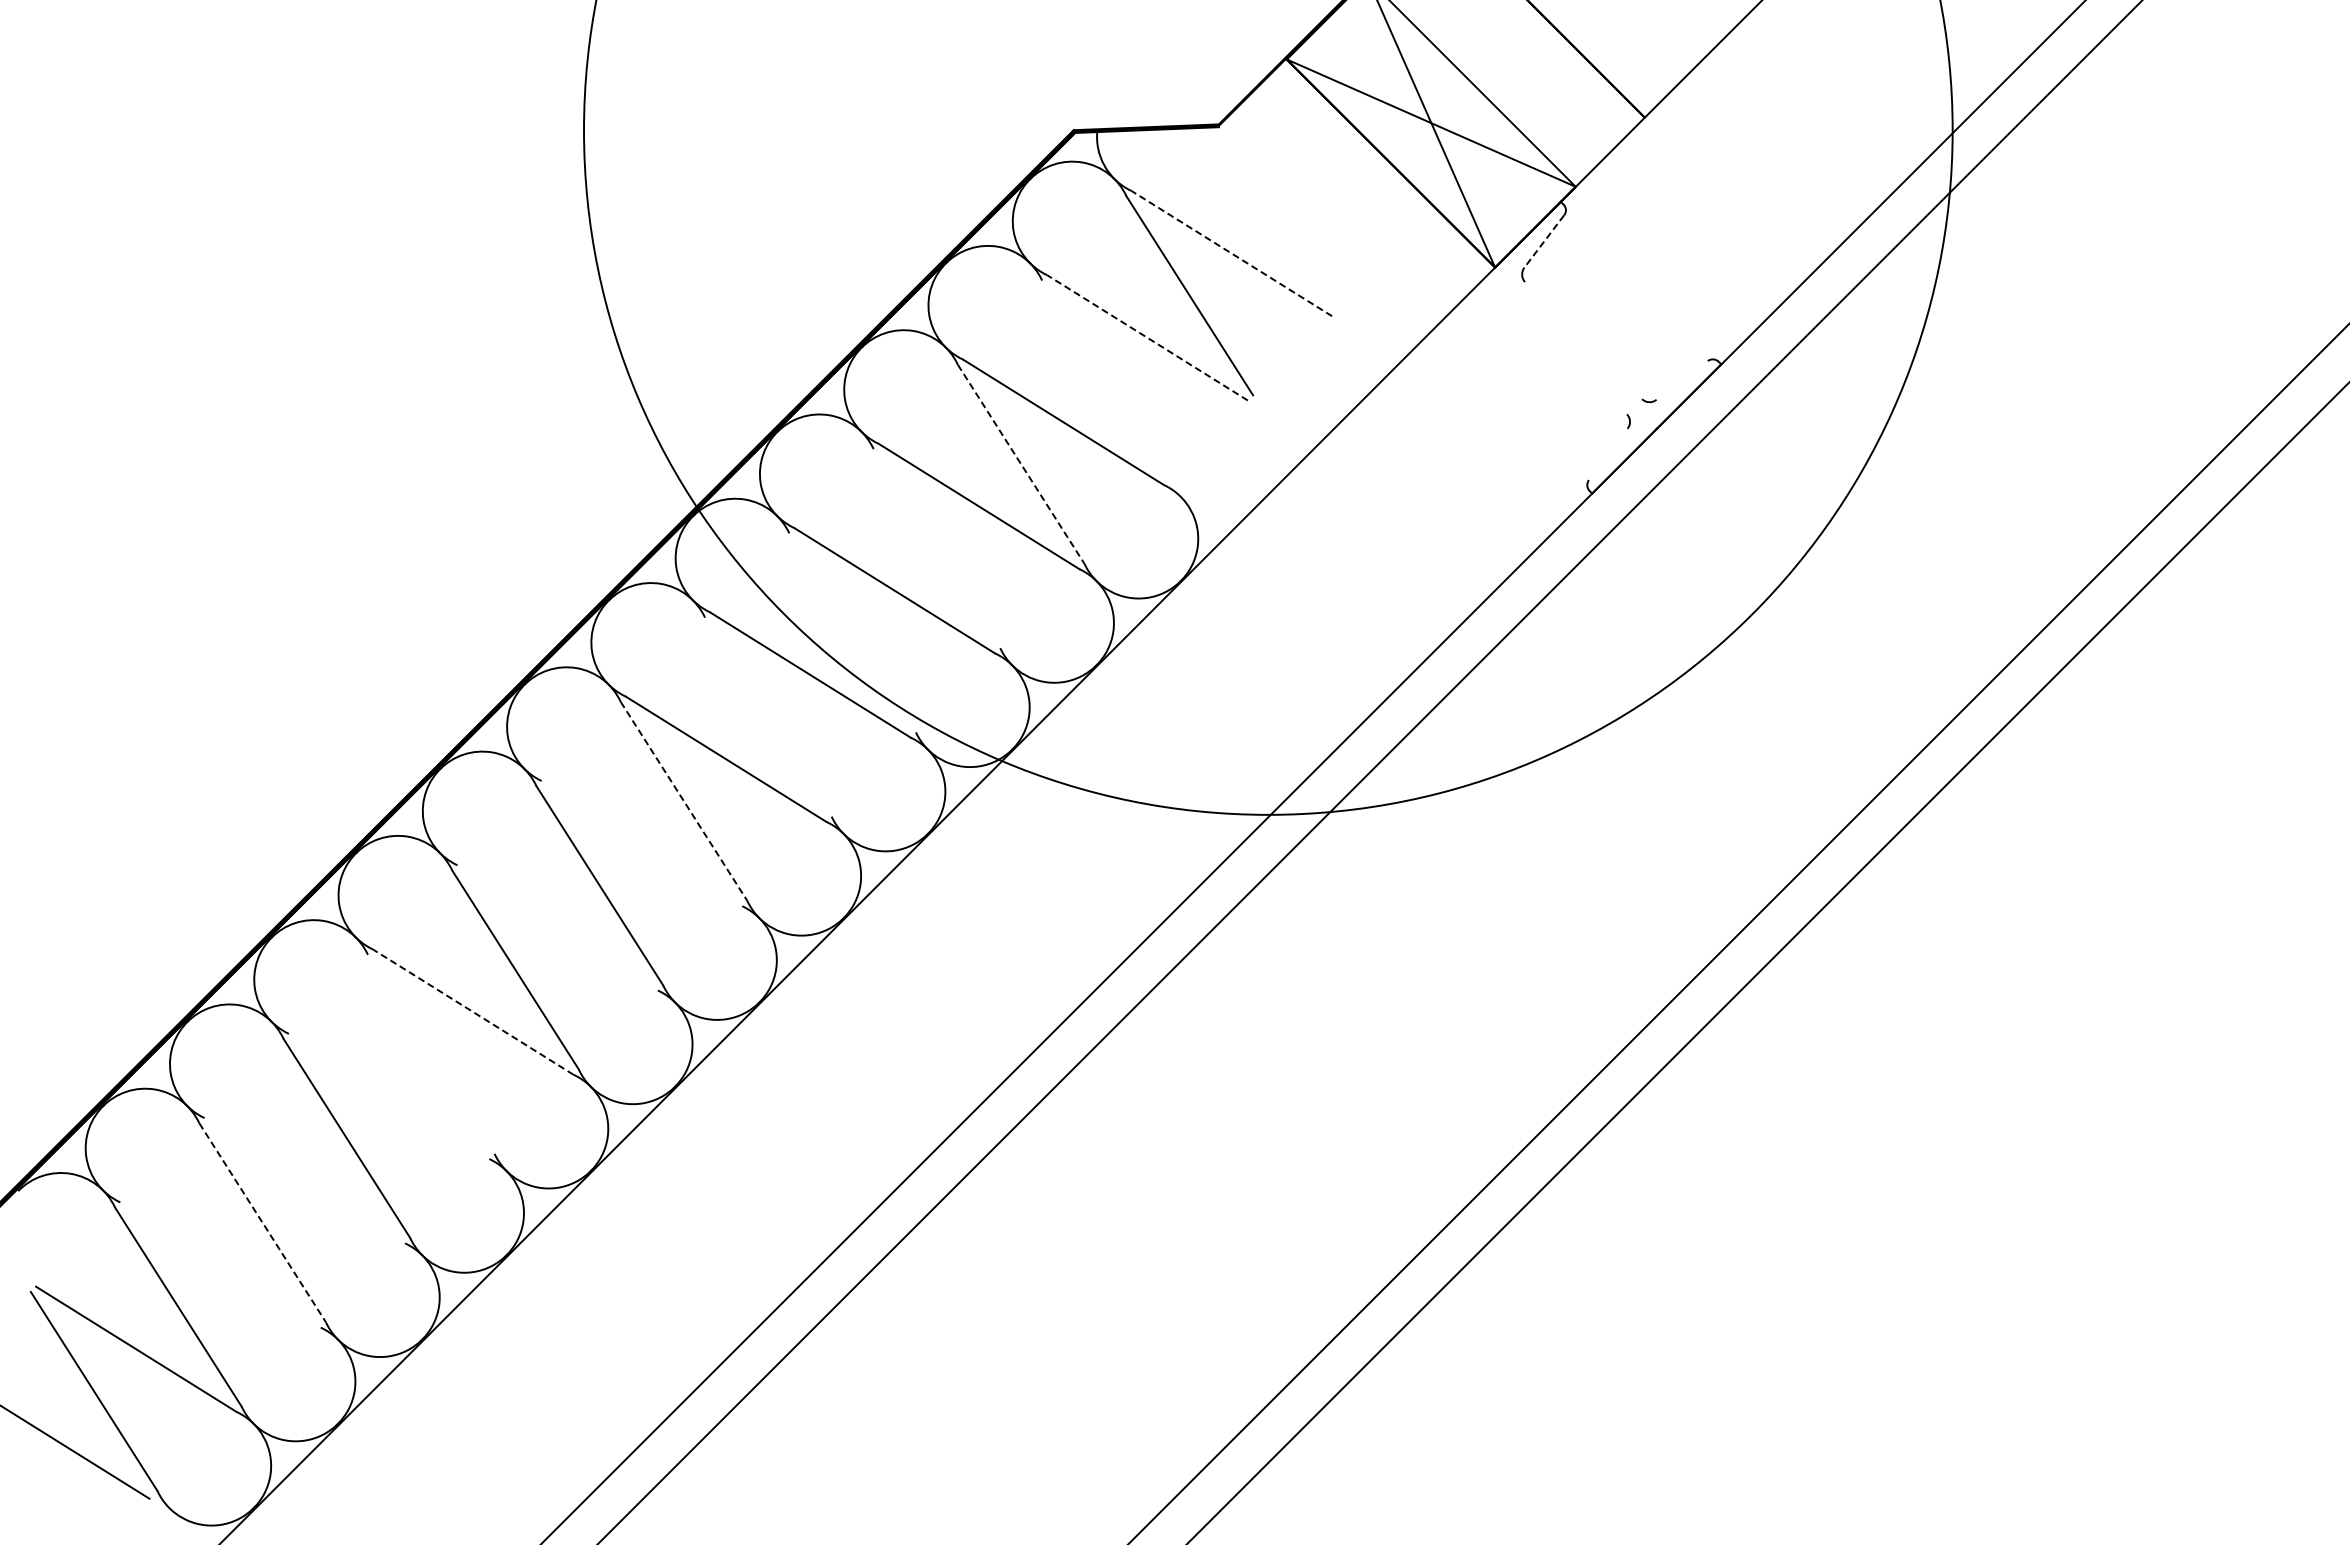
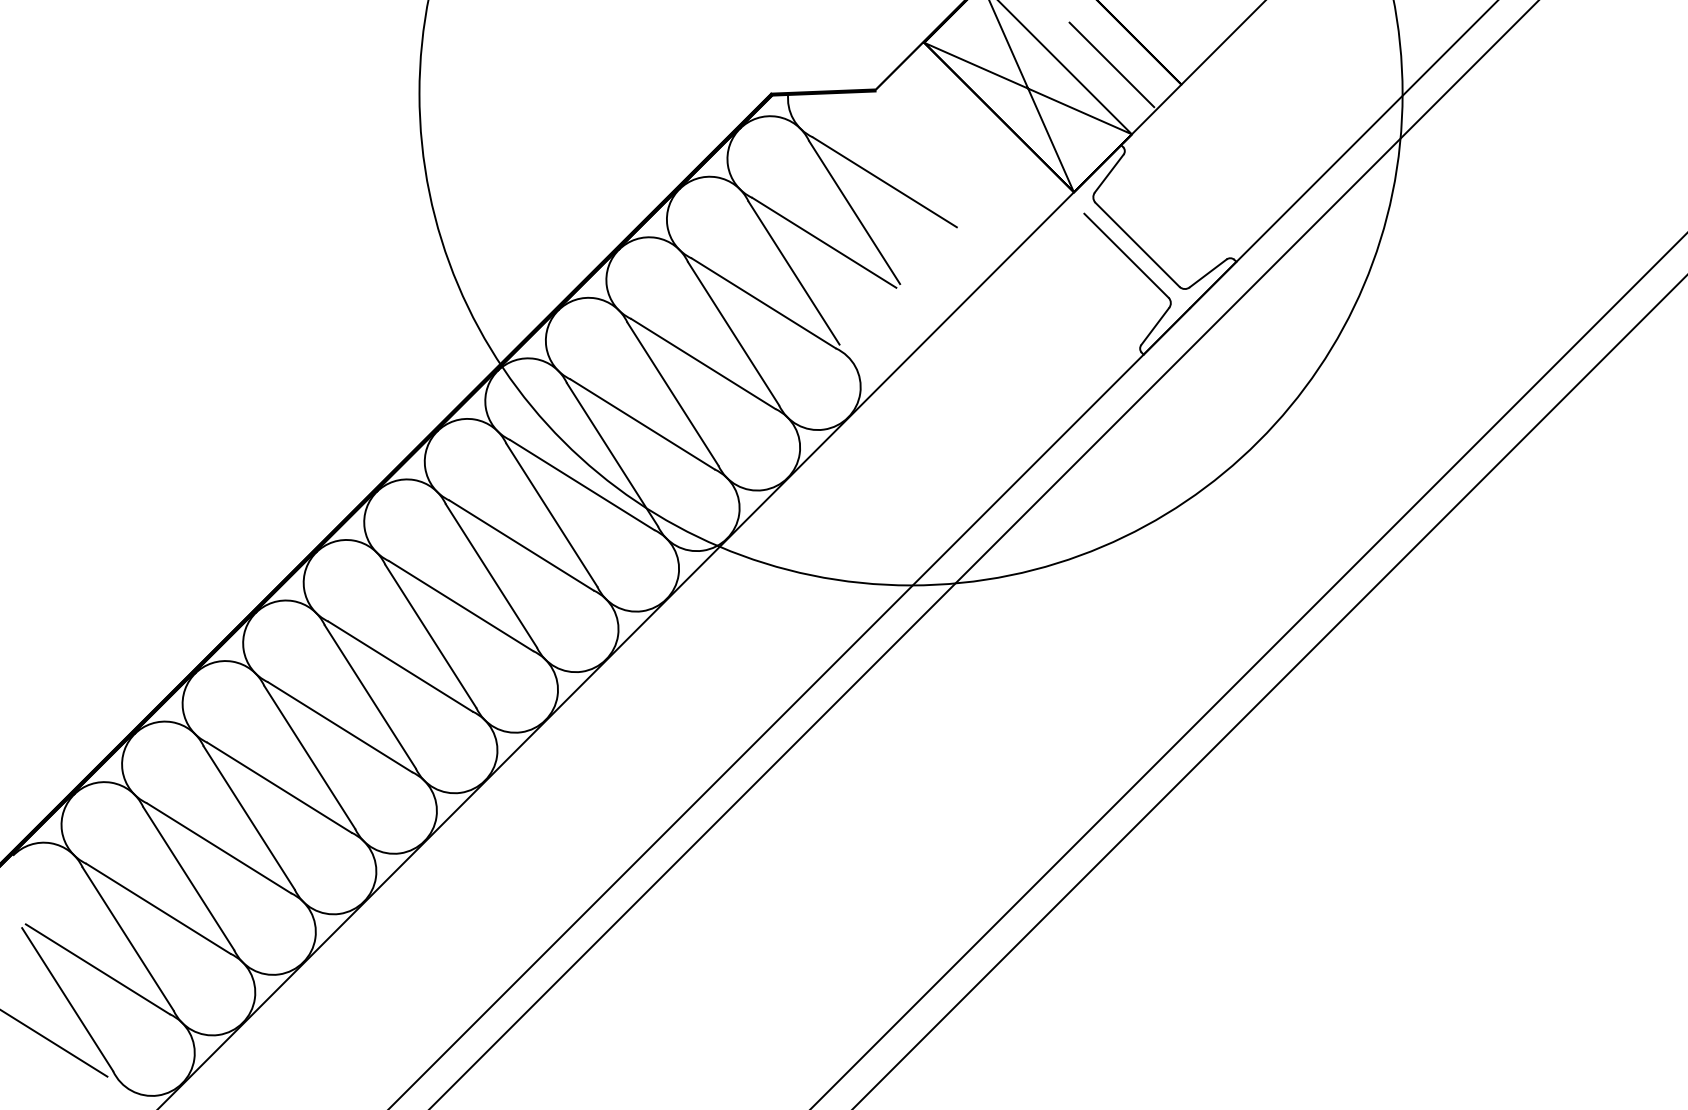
line: (1547, 89) -> (1111, 64), added
line: (1544, 241) -> (1109, 173), dashed -> solid
line: (1231, 253) -> (884, 182), dashed -> solid
line: (1147, 337) -> (824, 242), dashed -> solid
line: (1583, 340) -> (1137, 244), added
line: (1567, 355) -> (1125, 255), added
line: (1105, 379) -> (794, 272), added
line: (1681, 380) -> (1207, 273), added
line: (1607, 454) -> (1154, 326), added
line: (1021, 464) -> (733, 333), dashed -> solid
line: (936, 548) -> (672, 394), added
line: (852, 632) -> (612, 454), added
line: (768, 716) -> (552, 514), added
line: (684, 801) -> (491, 575), dashed -> solid
line: (641, 843) -> (460, 605), added
line: (557, 927) -> (400, 666), added
line: (472, 1011) -> (339, 726), dashed -> solid
line: (430, 1053) -> (309, 756), added
line: (388, 1096) -> (279, 787), added
line: (304, 1180) -> (218, 848), added
line: (262, 1222) -> (188, 878), dashed -> solid
line: (220, 1264) -> (158, 908), added

